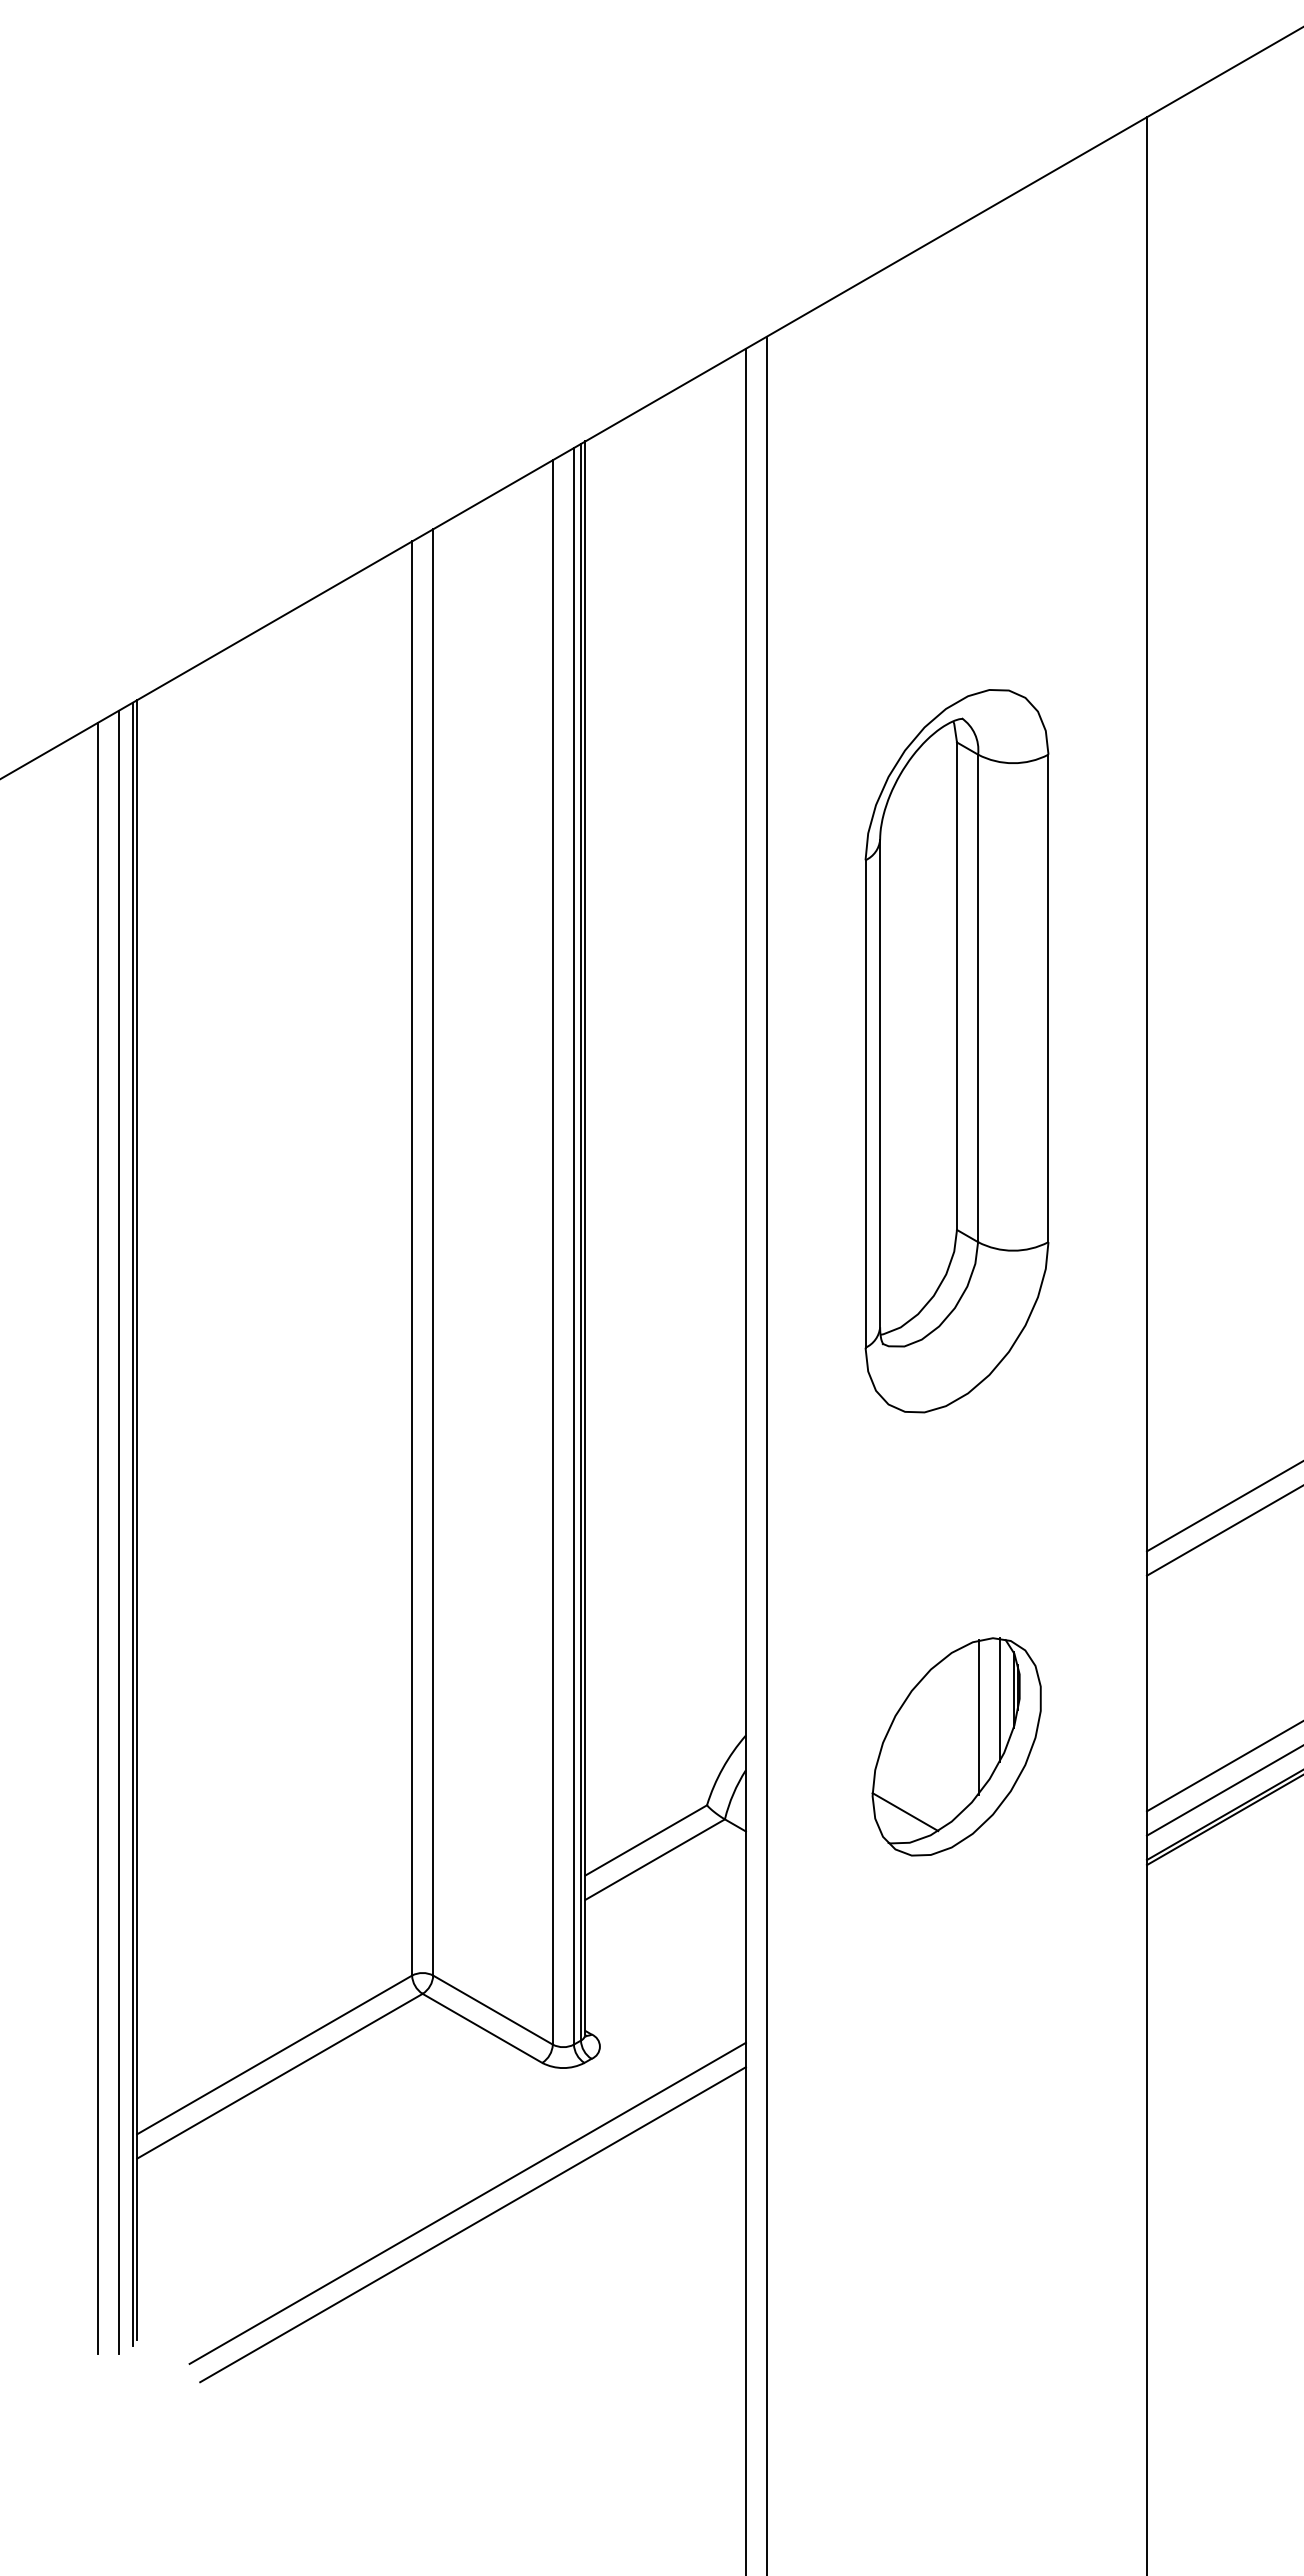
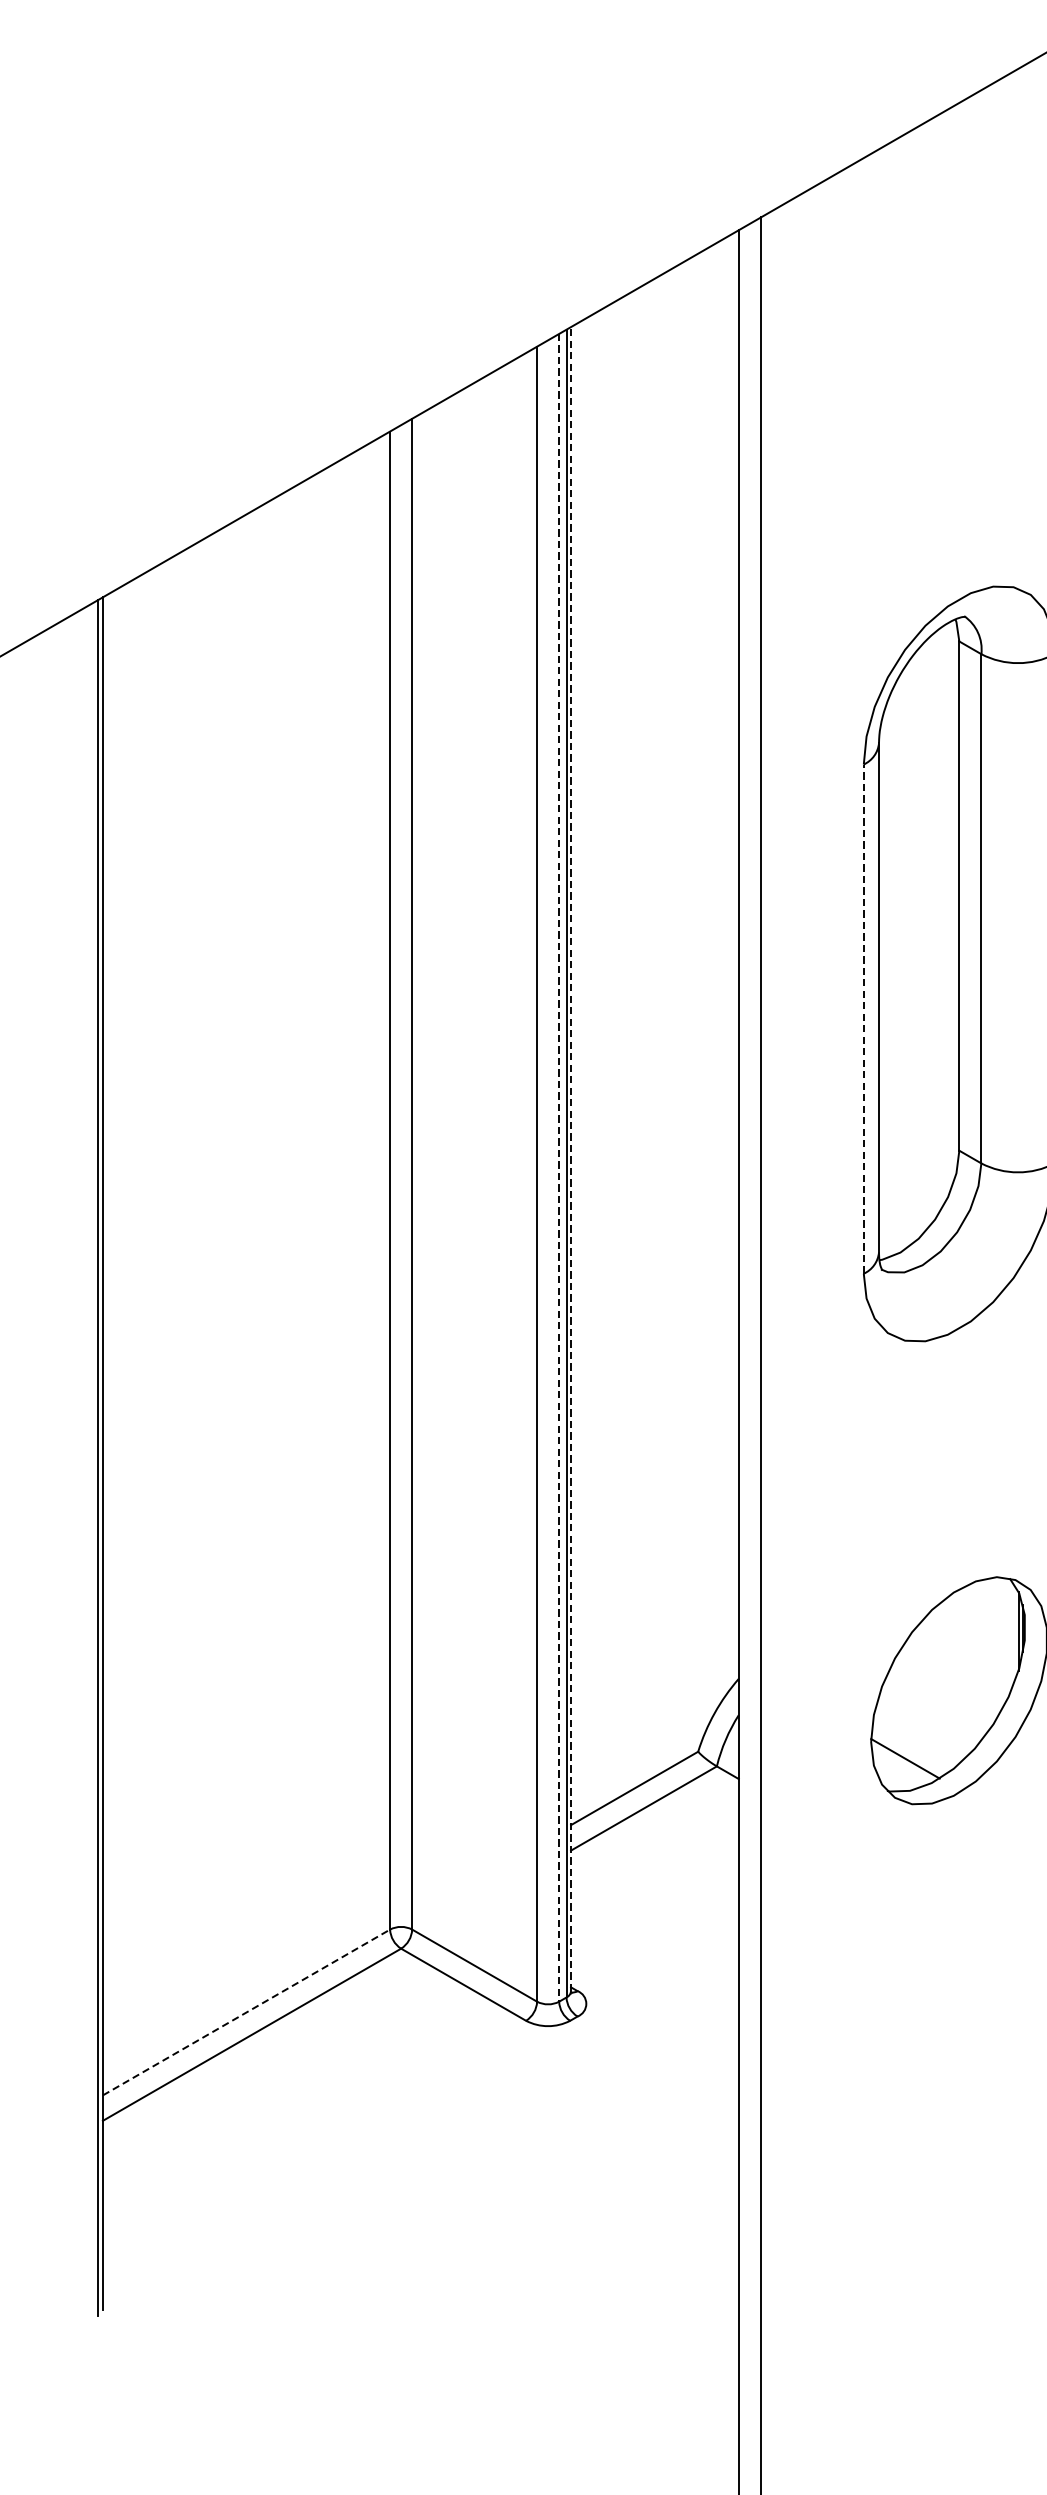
line: (865, 1104) -> (863, 1019), solid -> dashed
line: (585, 1237) -> (571, 1158), solid -> dashed
line: (573, 1246) -> (558, 1167), solid -> dashed
line: (118, 1531) -> (83, 1465), removed
line: (97, 1538) -> (61, 1473), removed
line: (999, 1700) -> (1003, 1642), removed
line: (978, 1717) -> (981, 1659), removed
line: (274, 2054) -> (246, 2012), solid -> dashed
line: (467, 2202) -> (447, 2166), removed
line: (472, 2224) -> (453, 2189), removed

